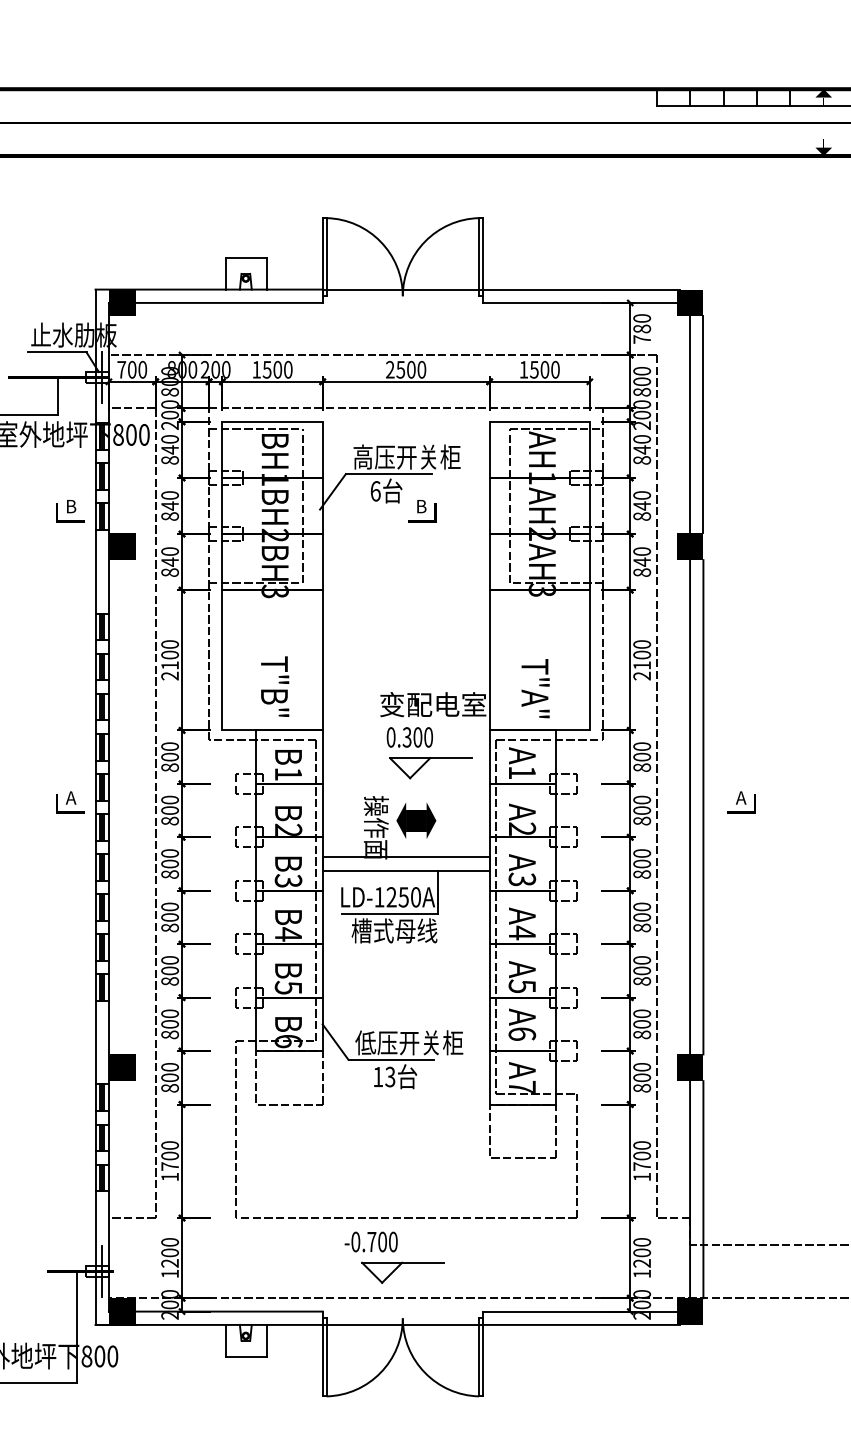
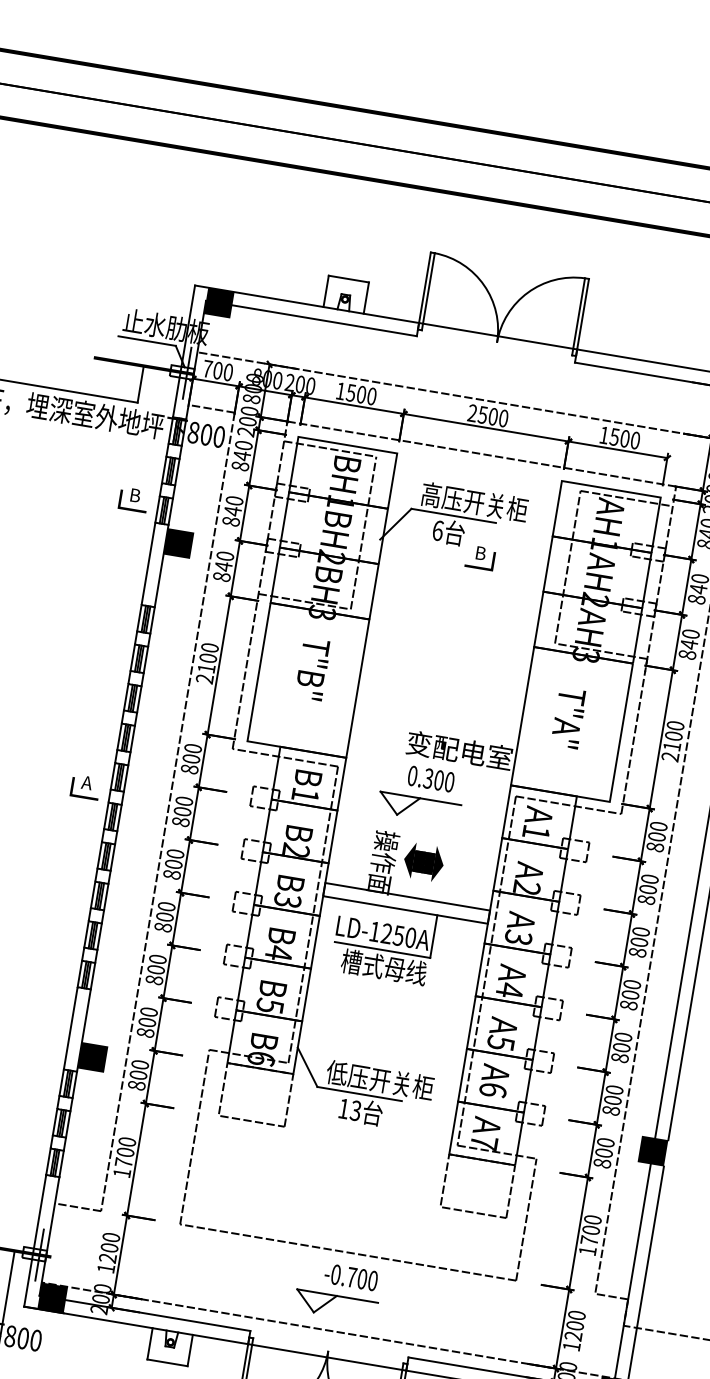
text: (275, 686) -> (313, 669), moved
text: (535, 688) -> (568, 718), moved
part: (426, 763) -> (415, 802), moved
text: (370, 1241) -> (350, 1276), moved

